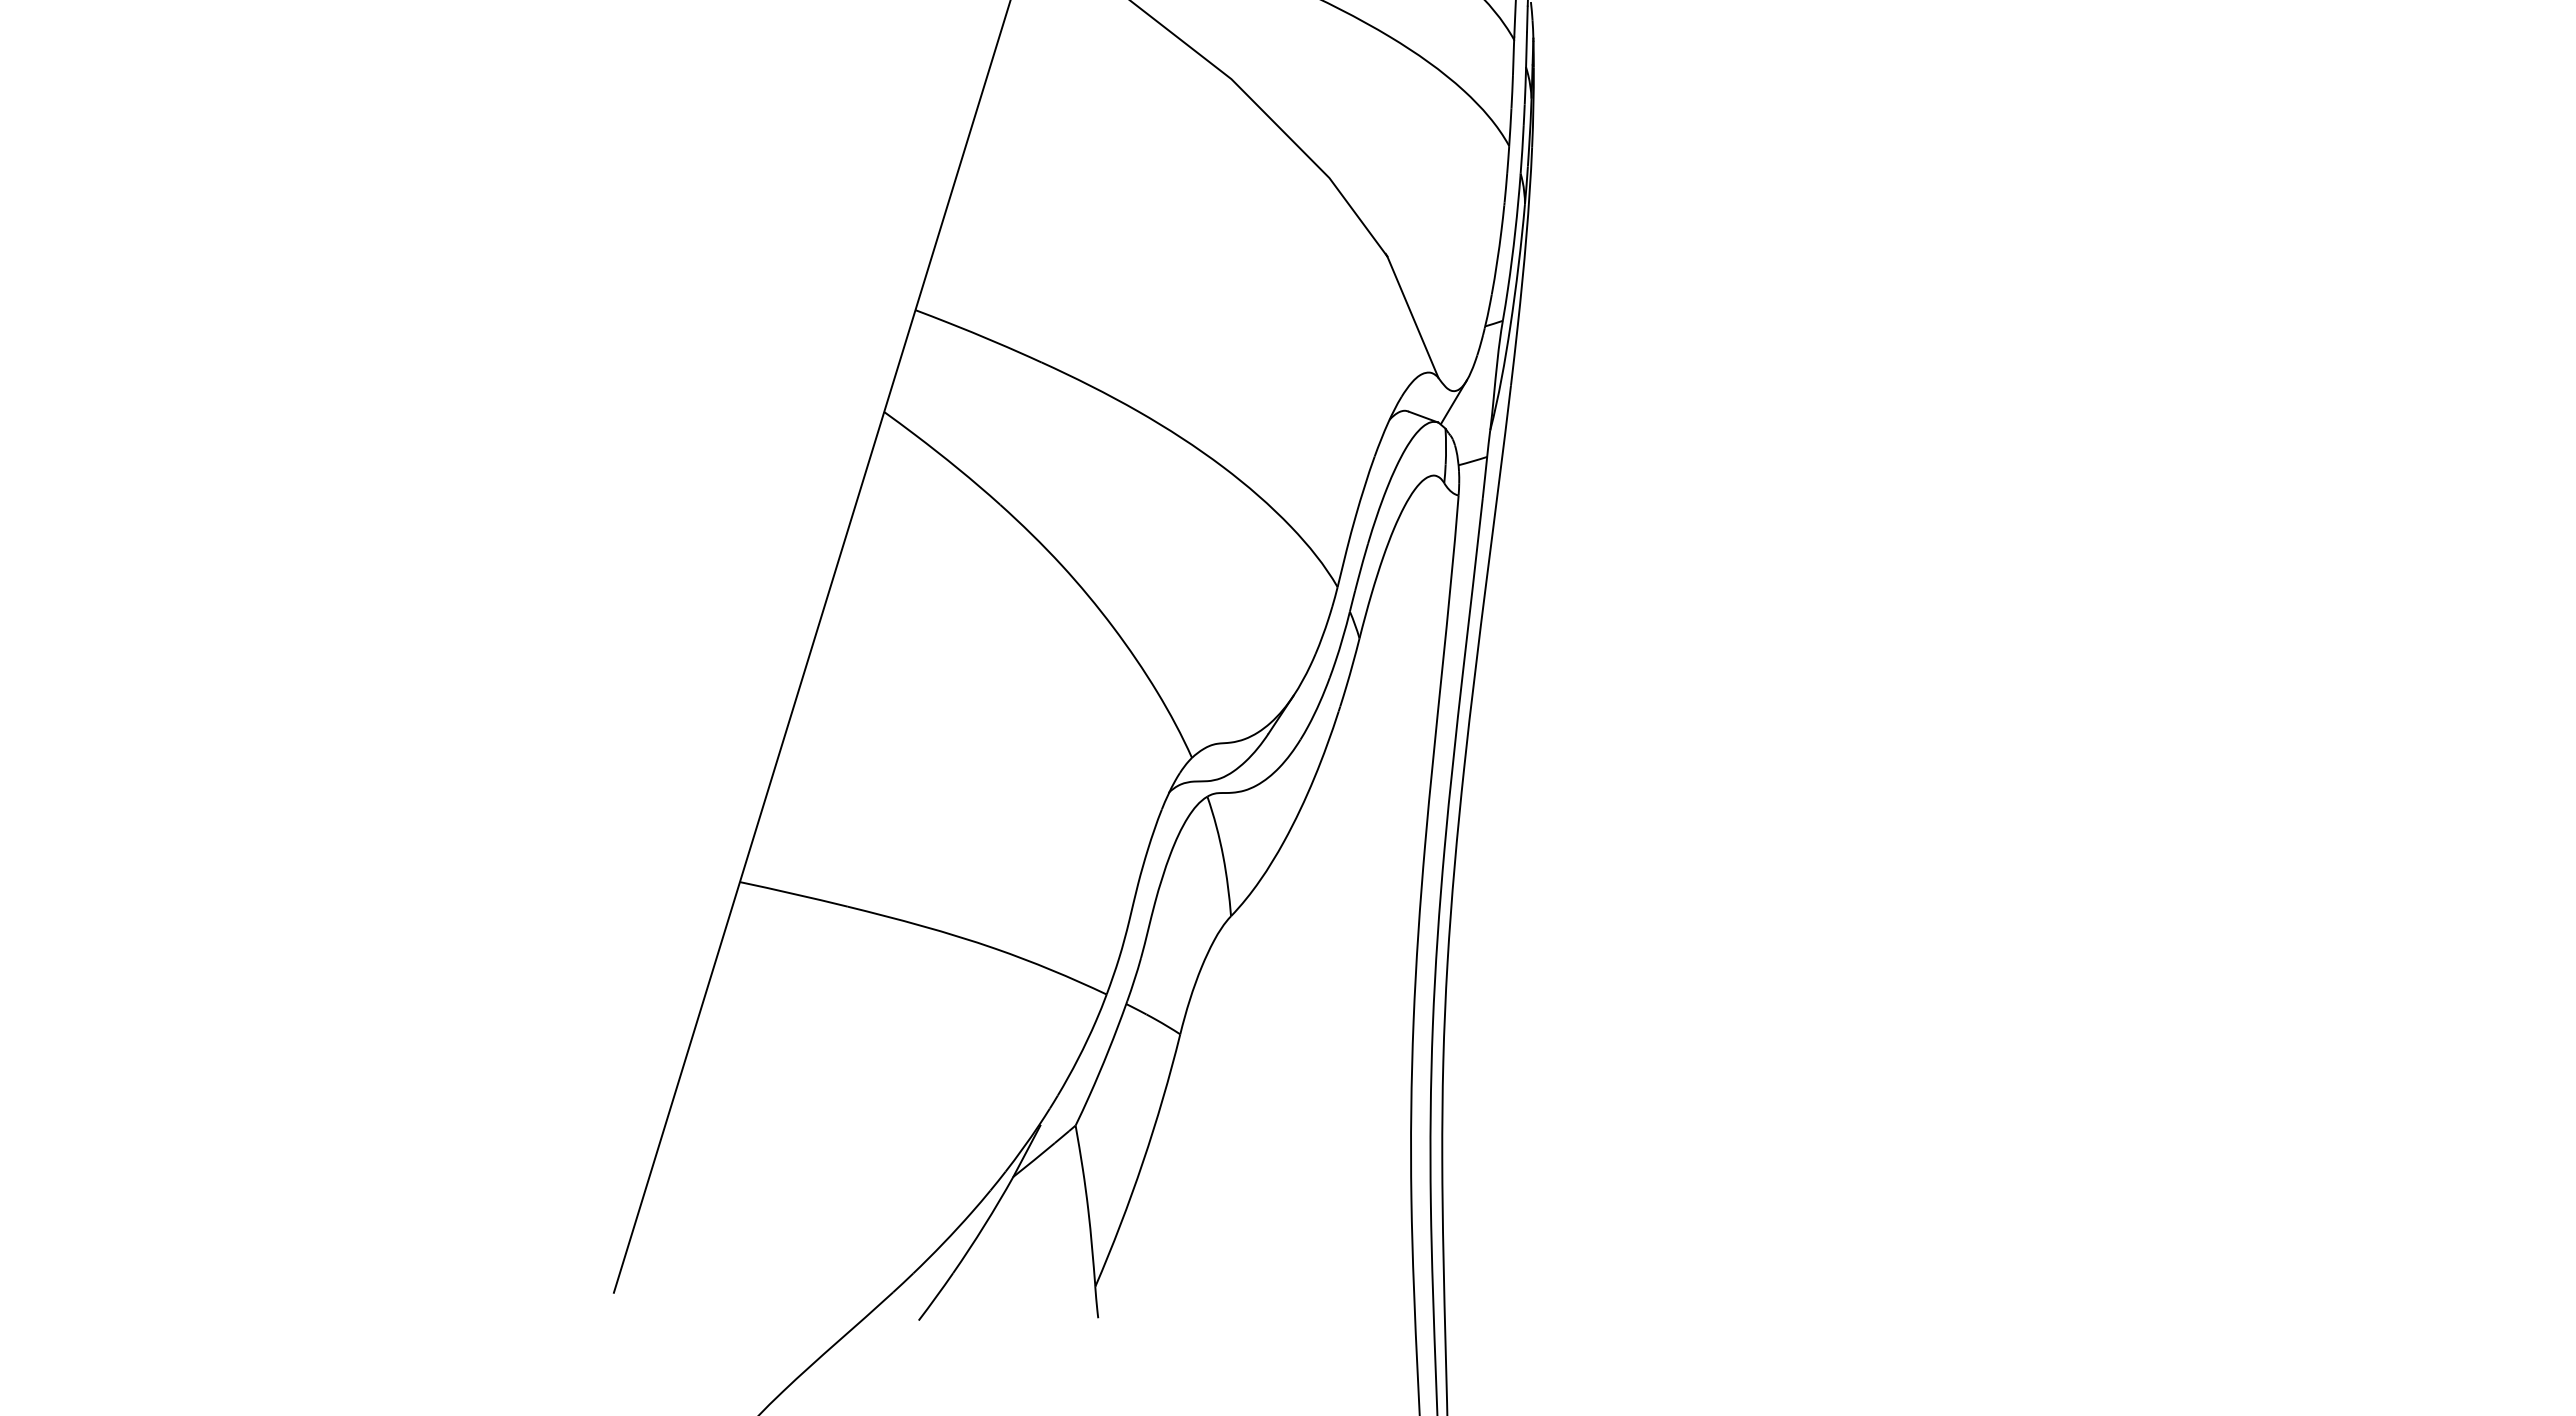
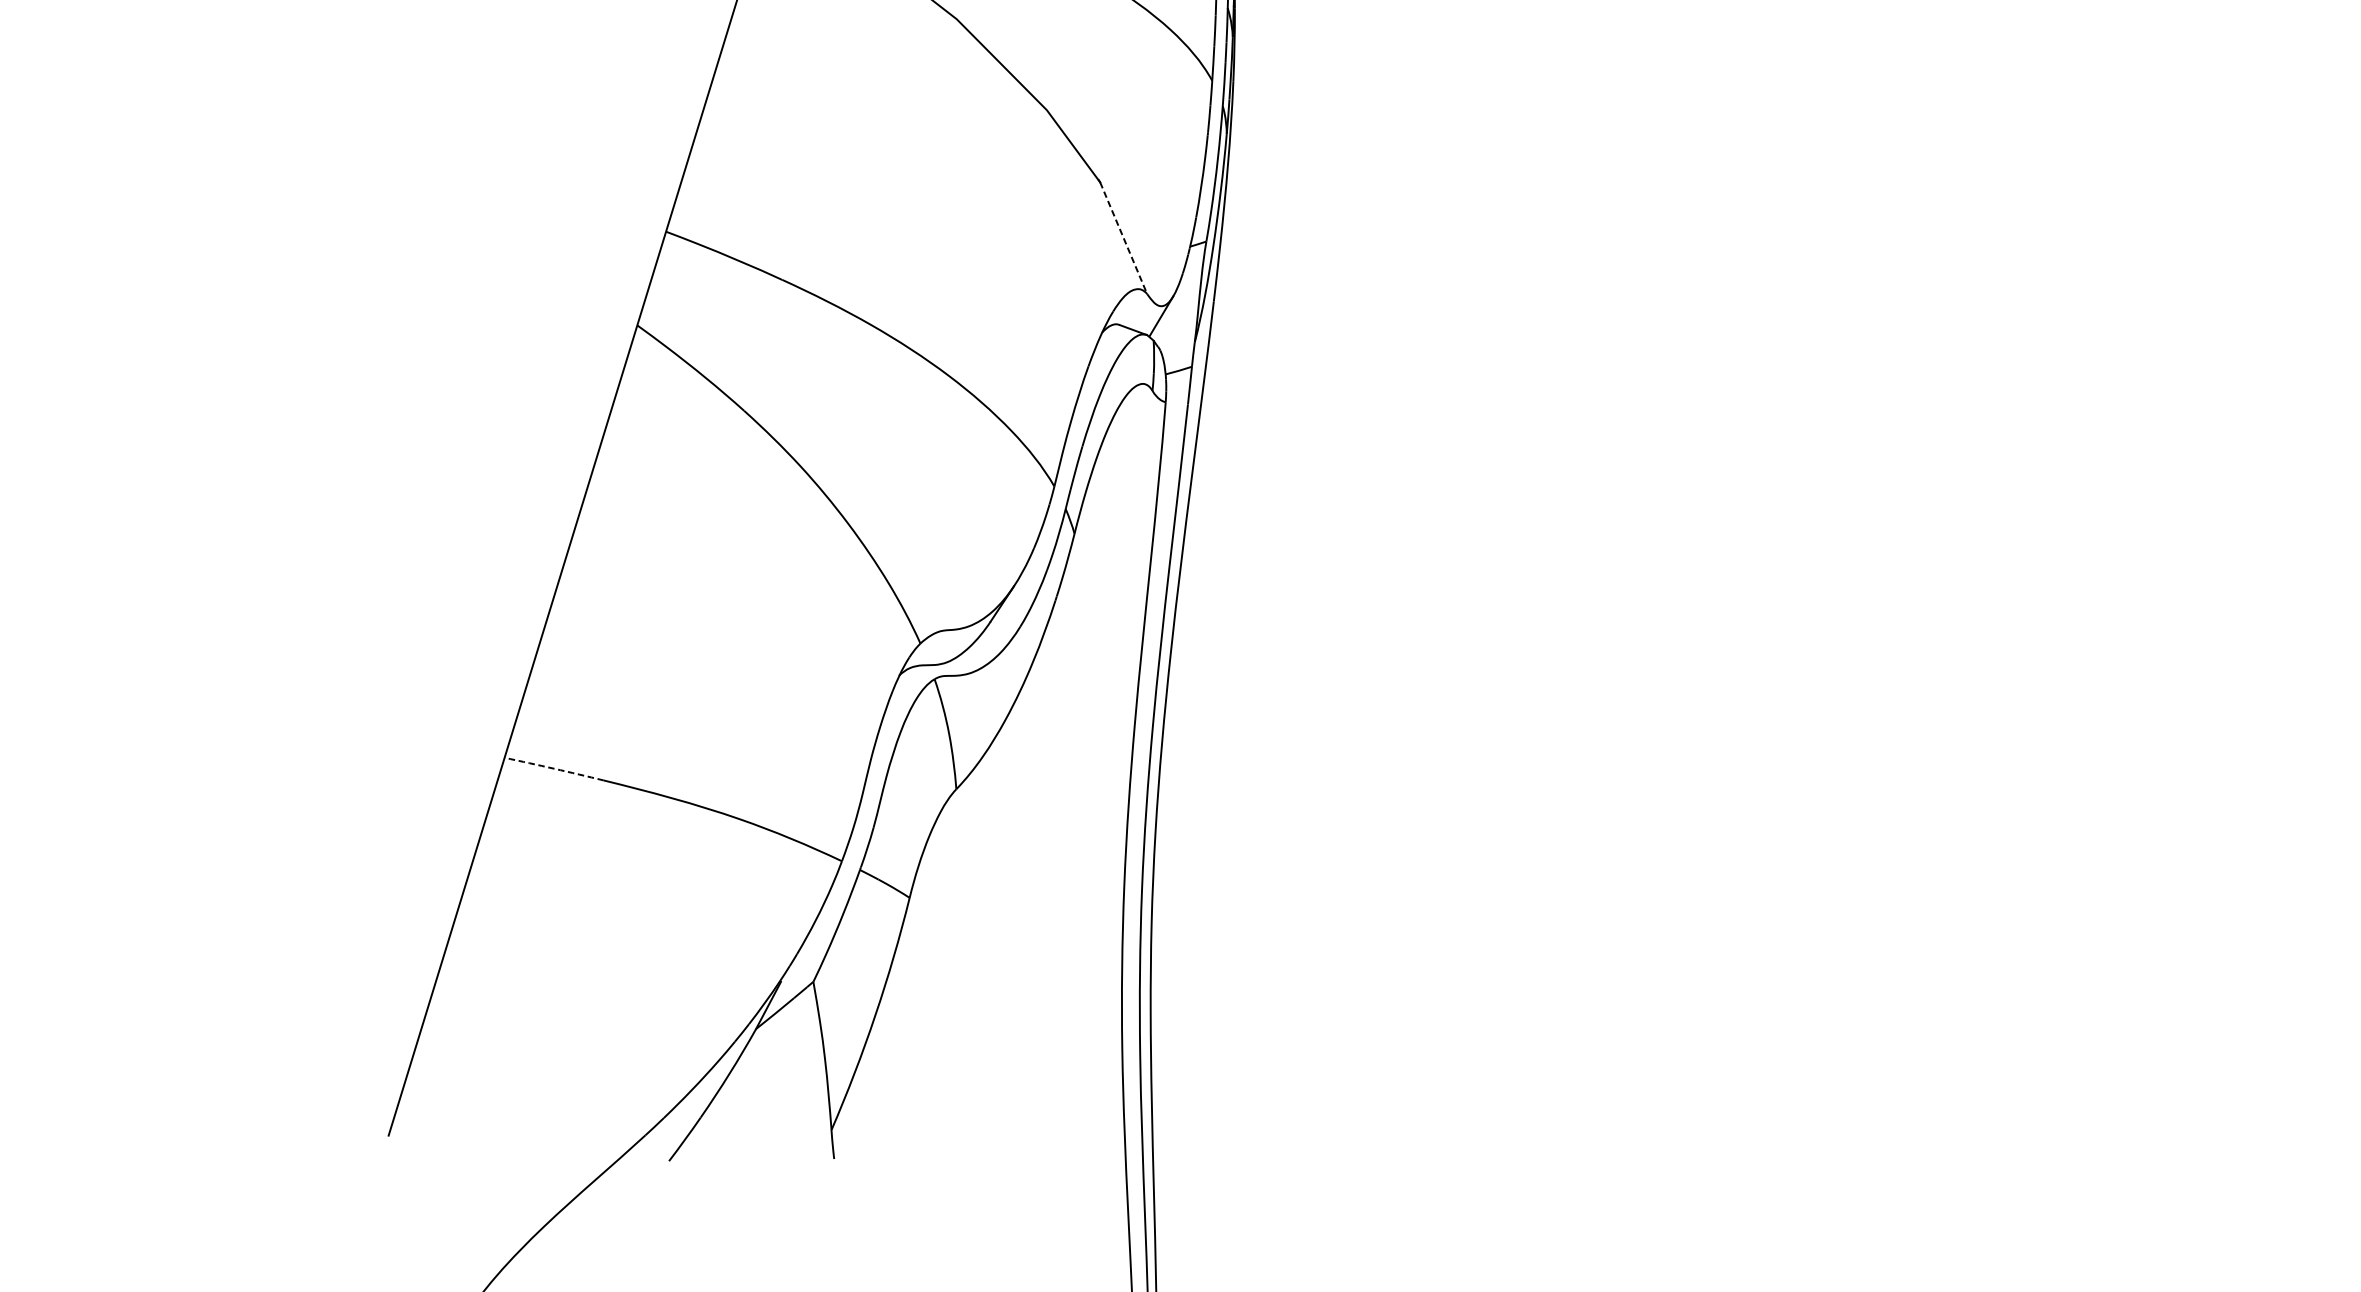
line: (1412, 317) -> (1123, 238), solid -> dashed
arc: (793, 893) -> (553, 768), solid -> dashed

